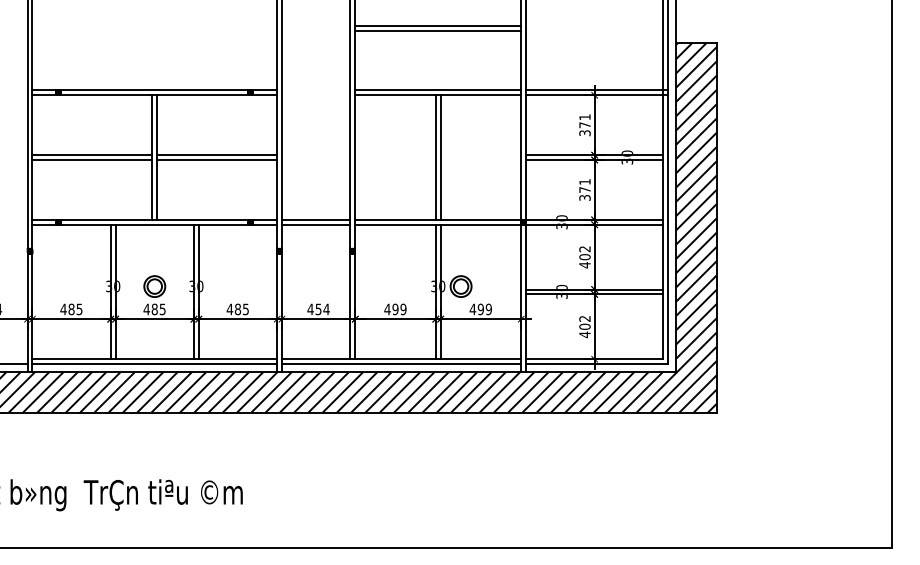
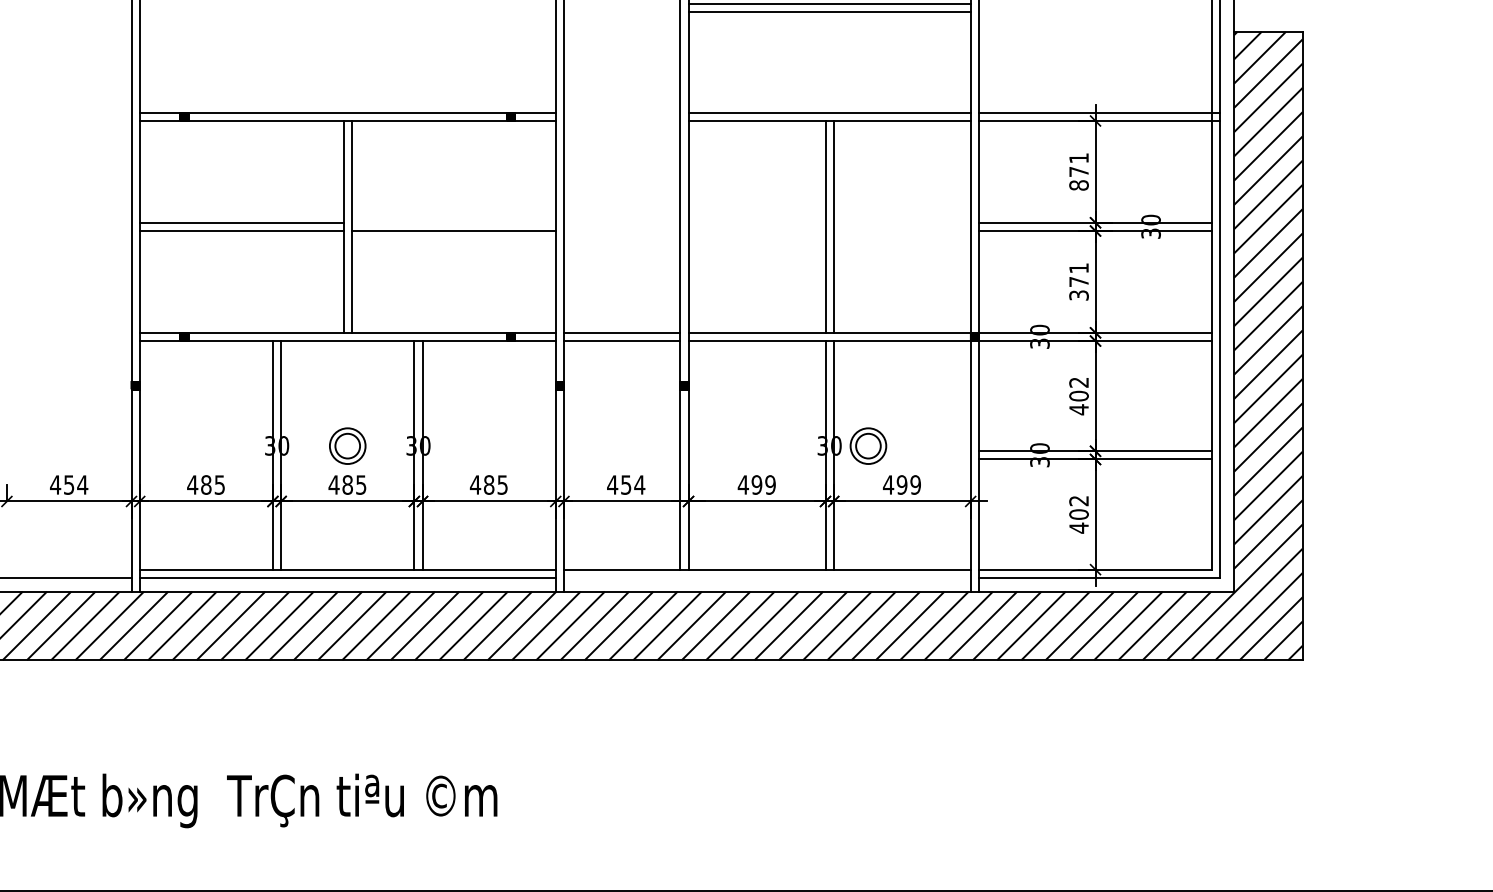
text: (584, 133) -> (1078, 185), 371 -> 871
line: (217, 155) -> (454, 223), removed
line: (401, 364) -> (767, 578), removed

